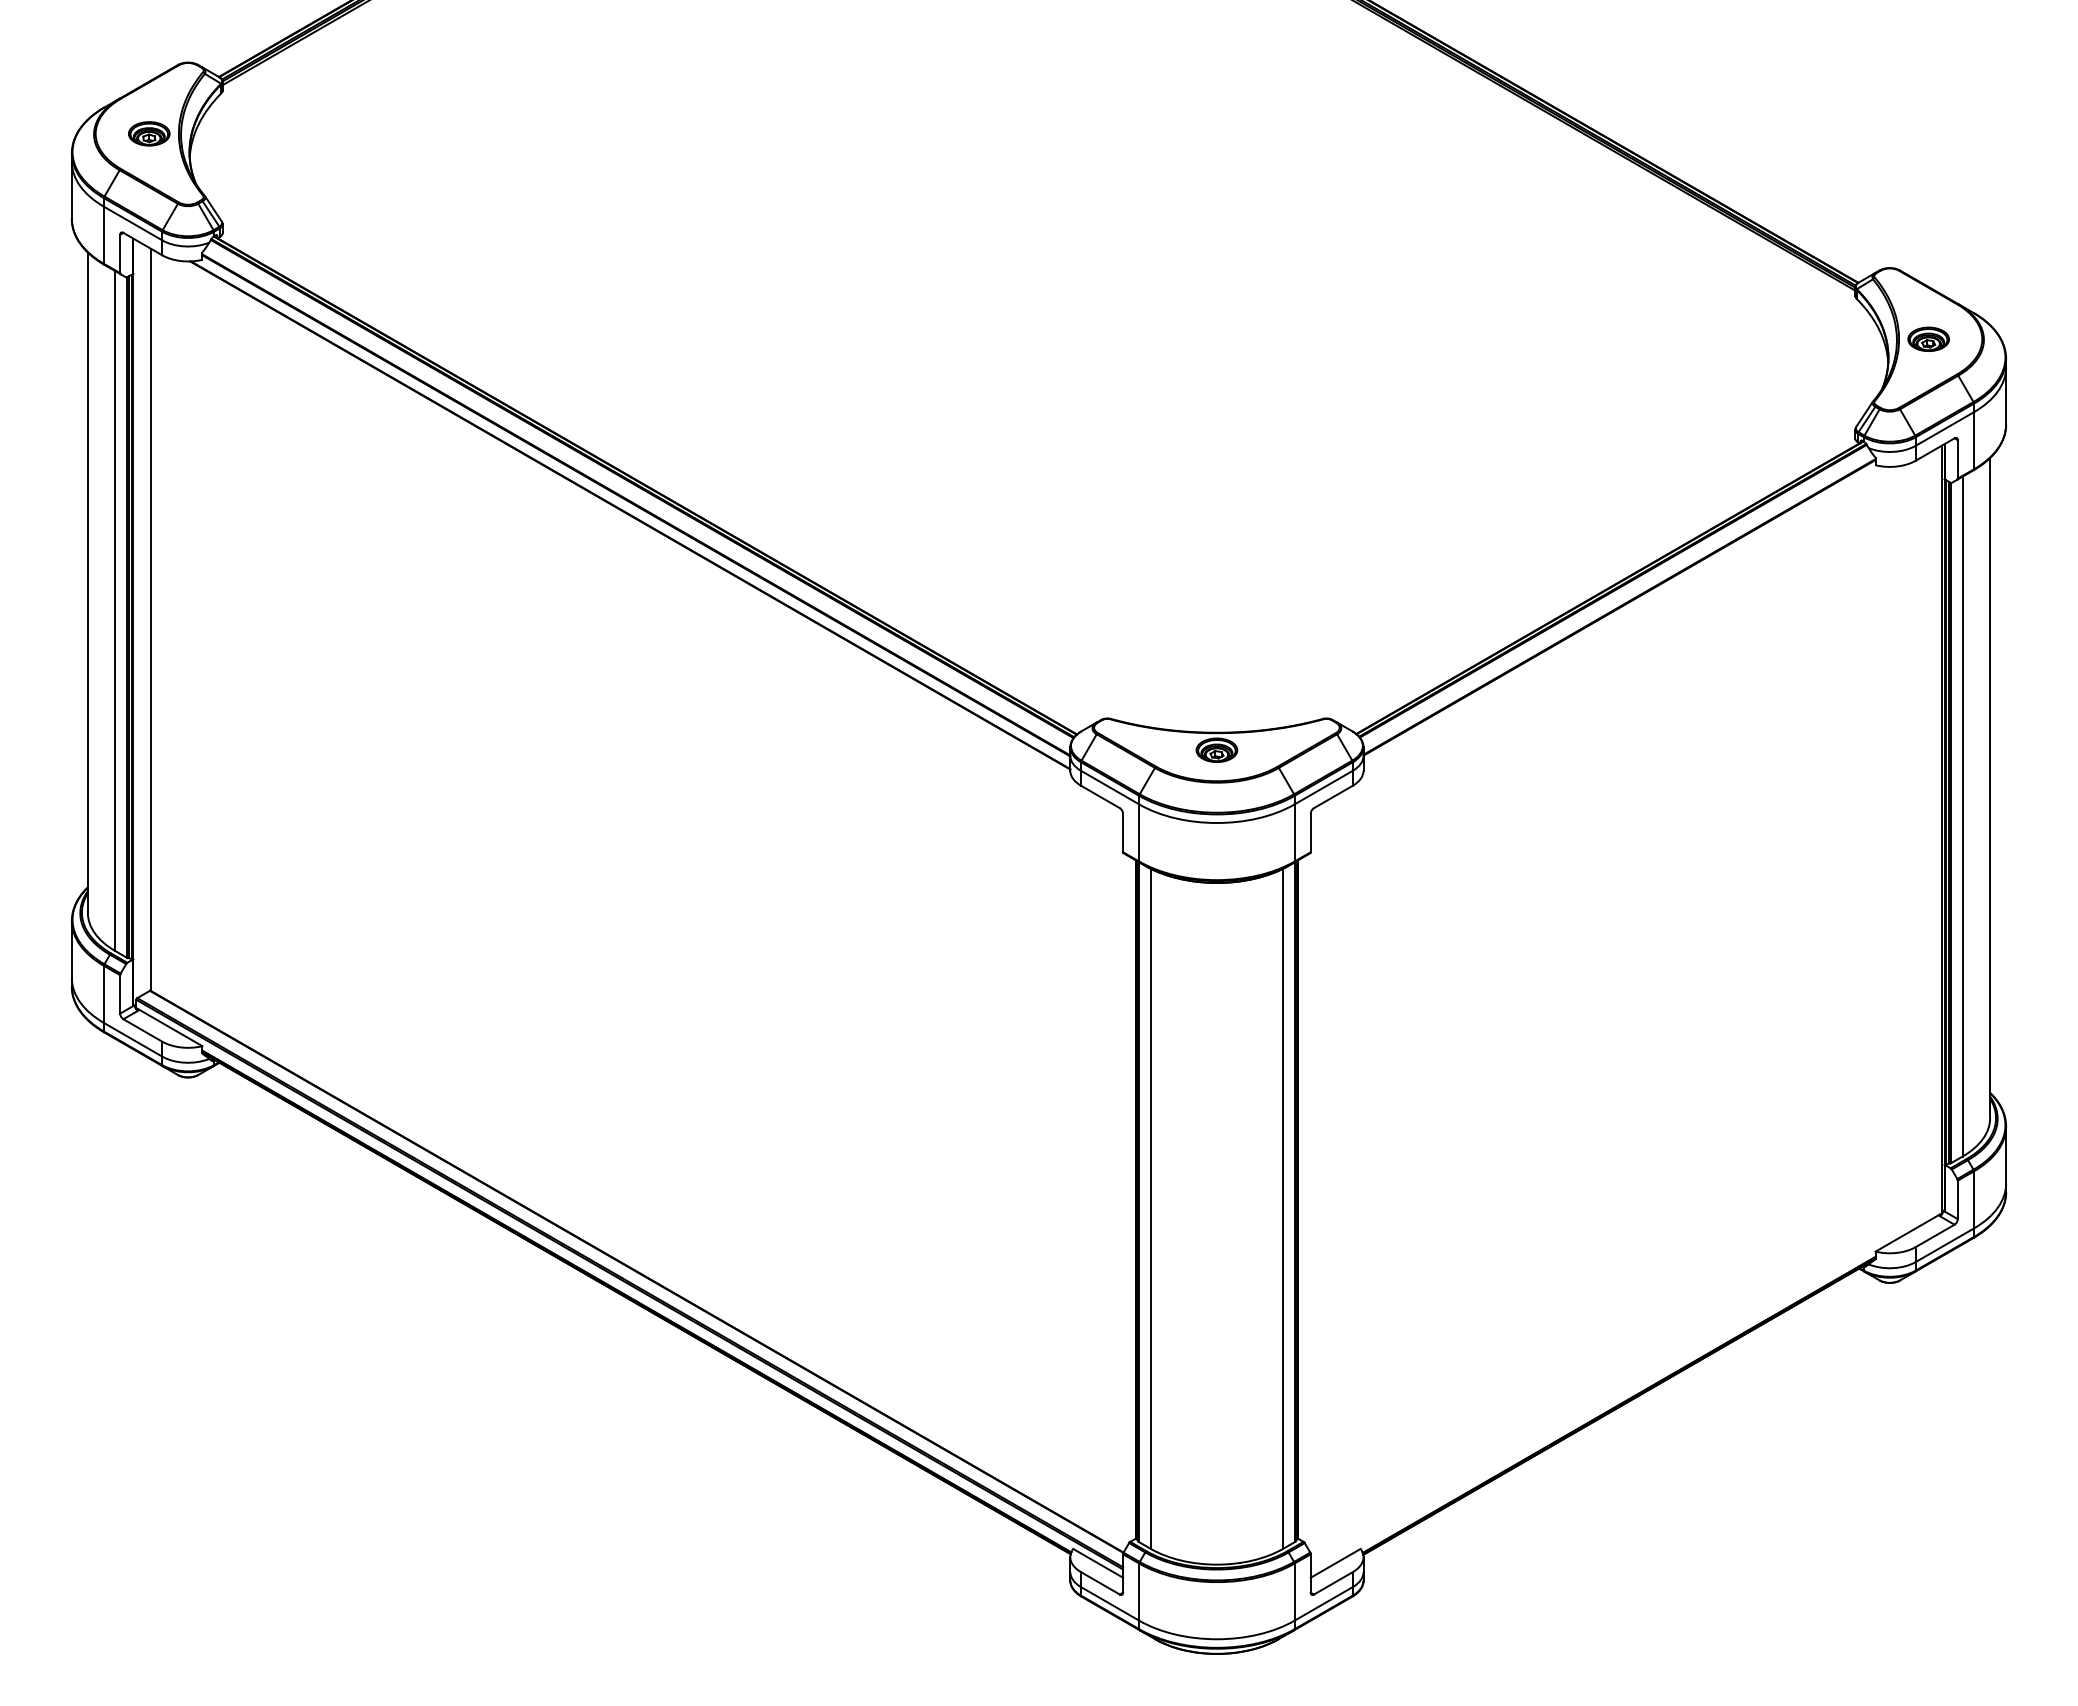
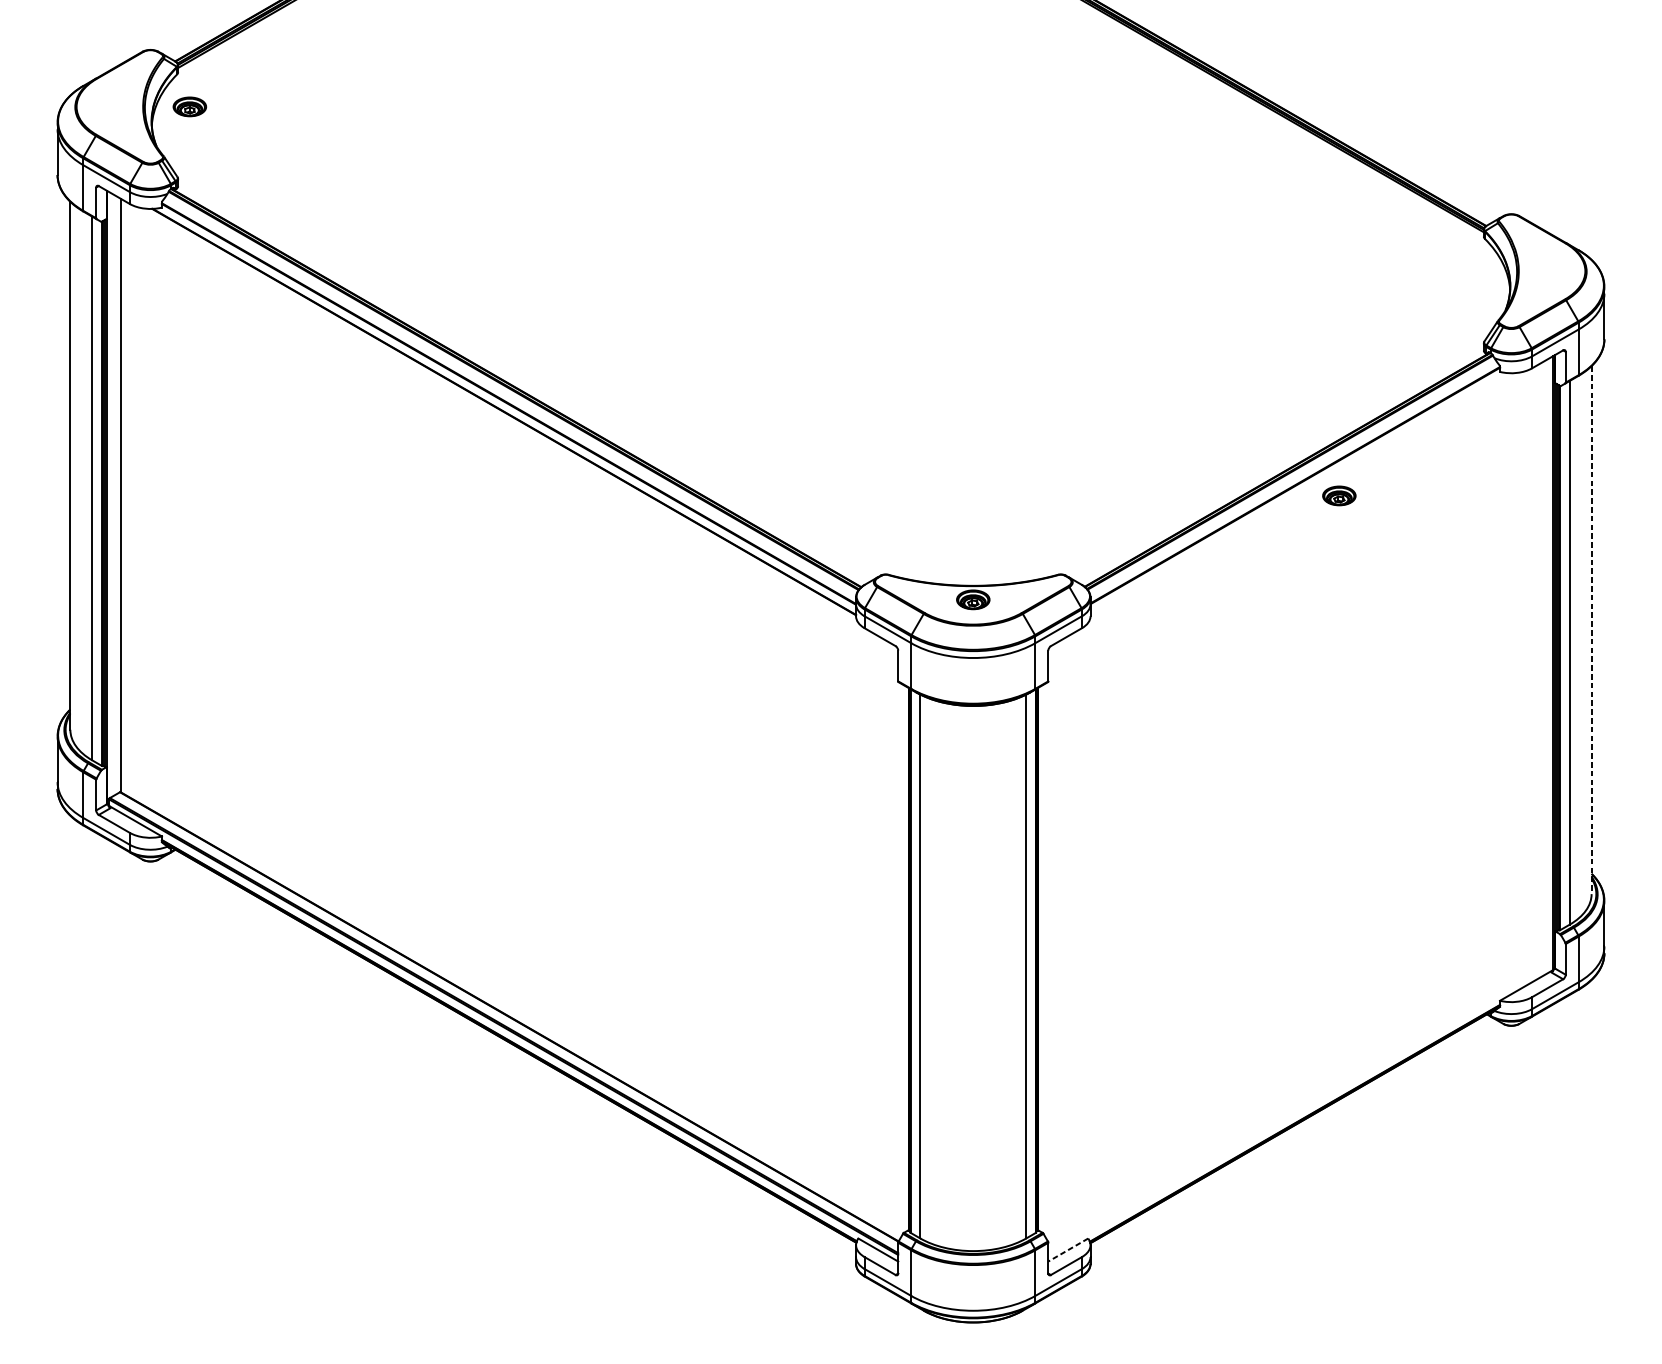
part: (149, 133) -> (190, 106), moved
part: (1928, 338) -> (1339, 495), moved
line: (1990, 788) -> (1591, 630), solid -> dashed
line: (1335, 1563) -> (1068, 1250), solid -> dashed

